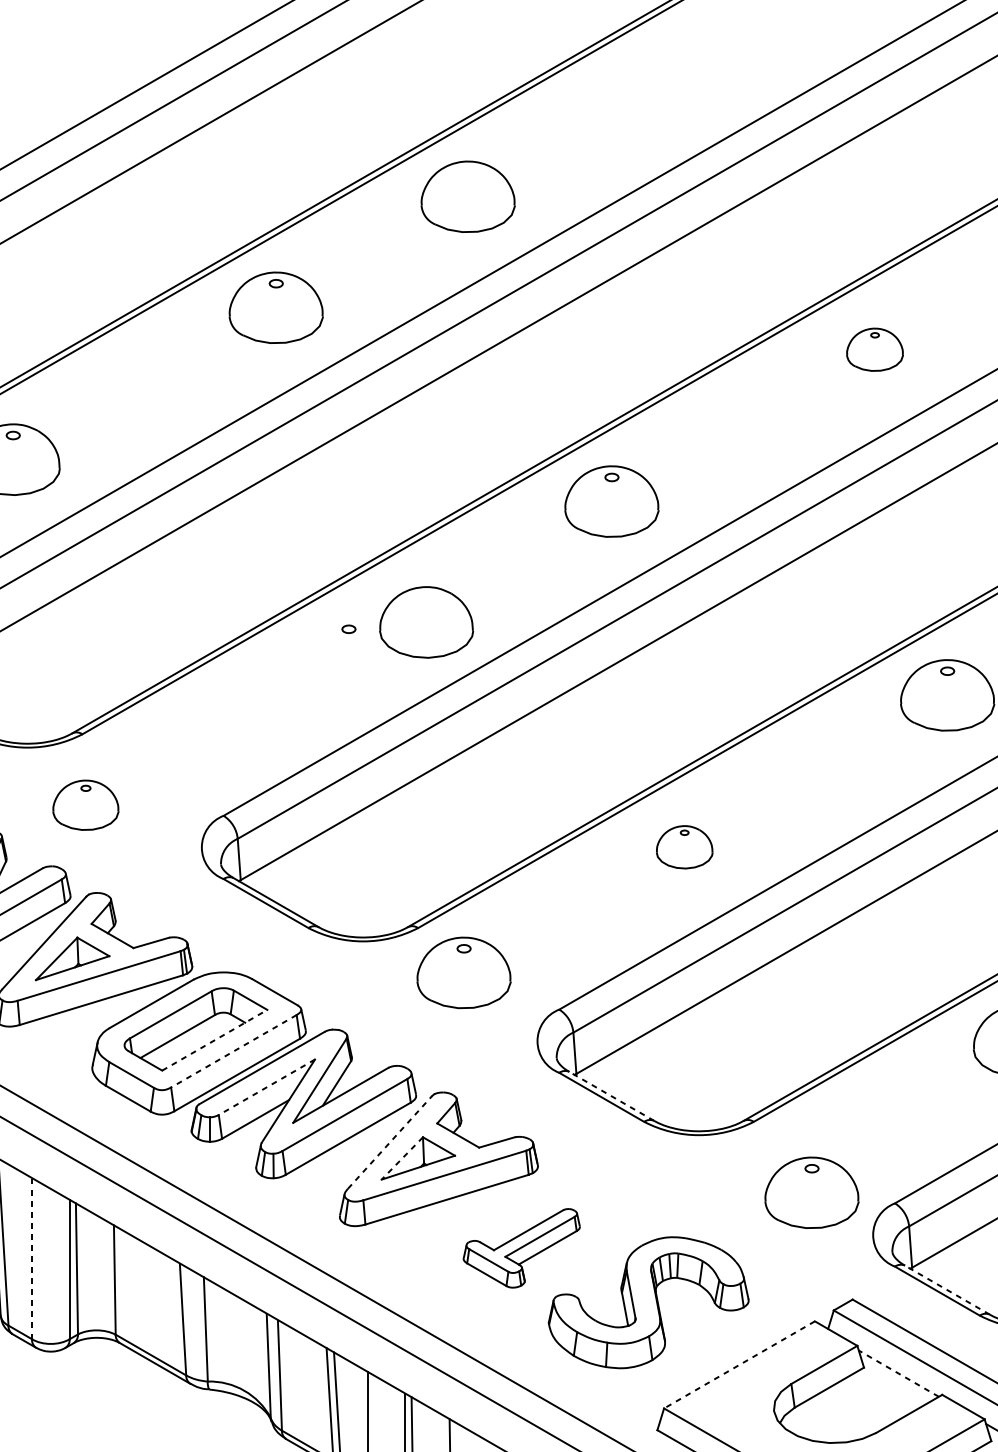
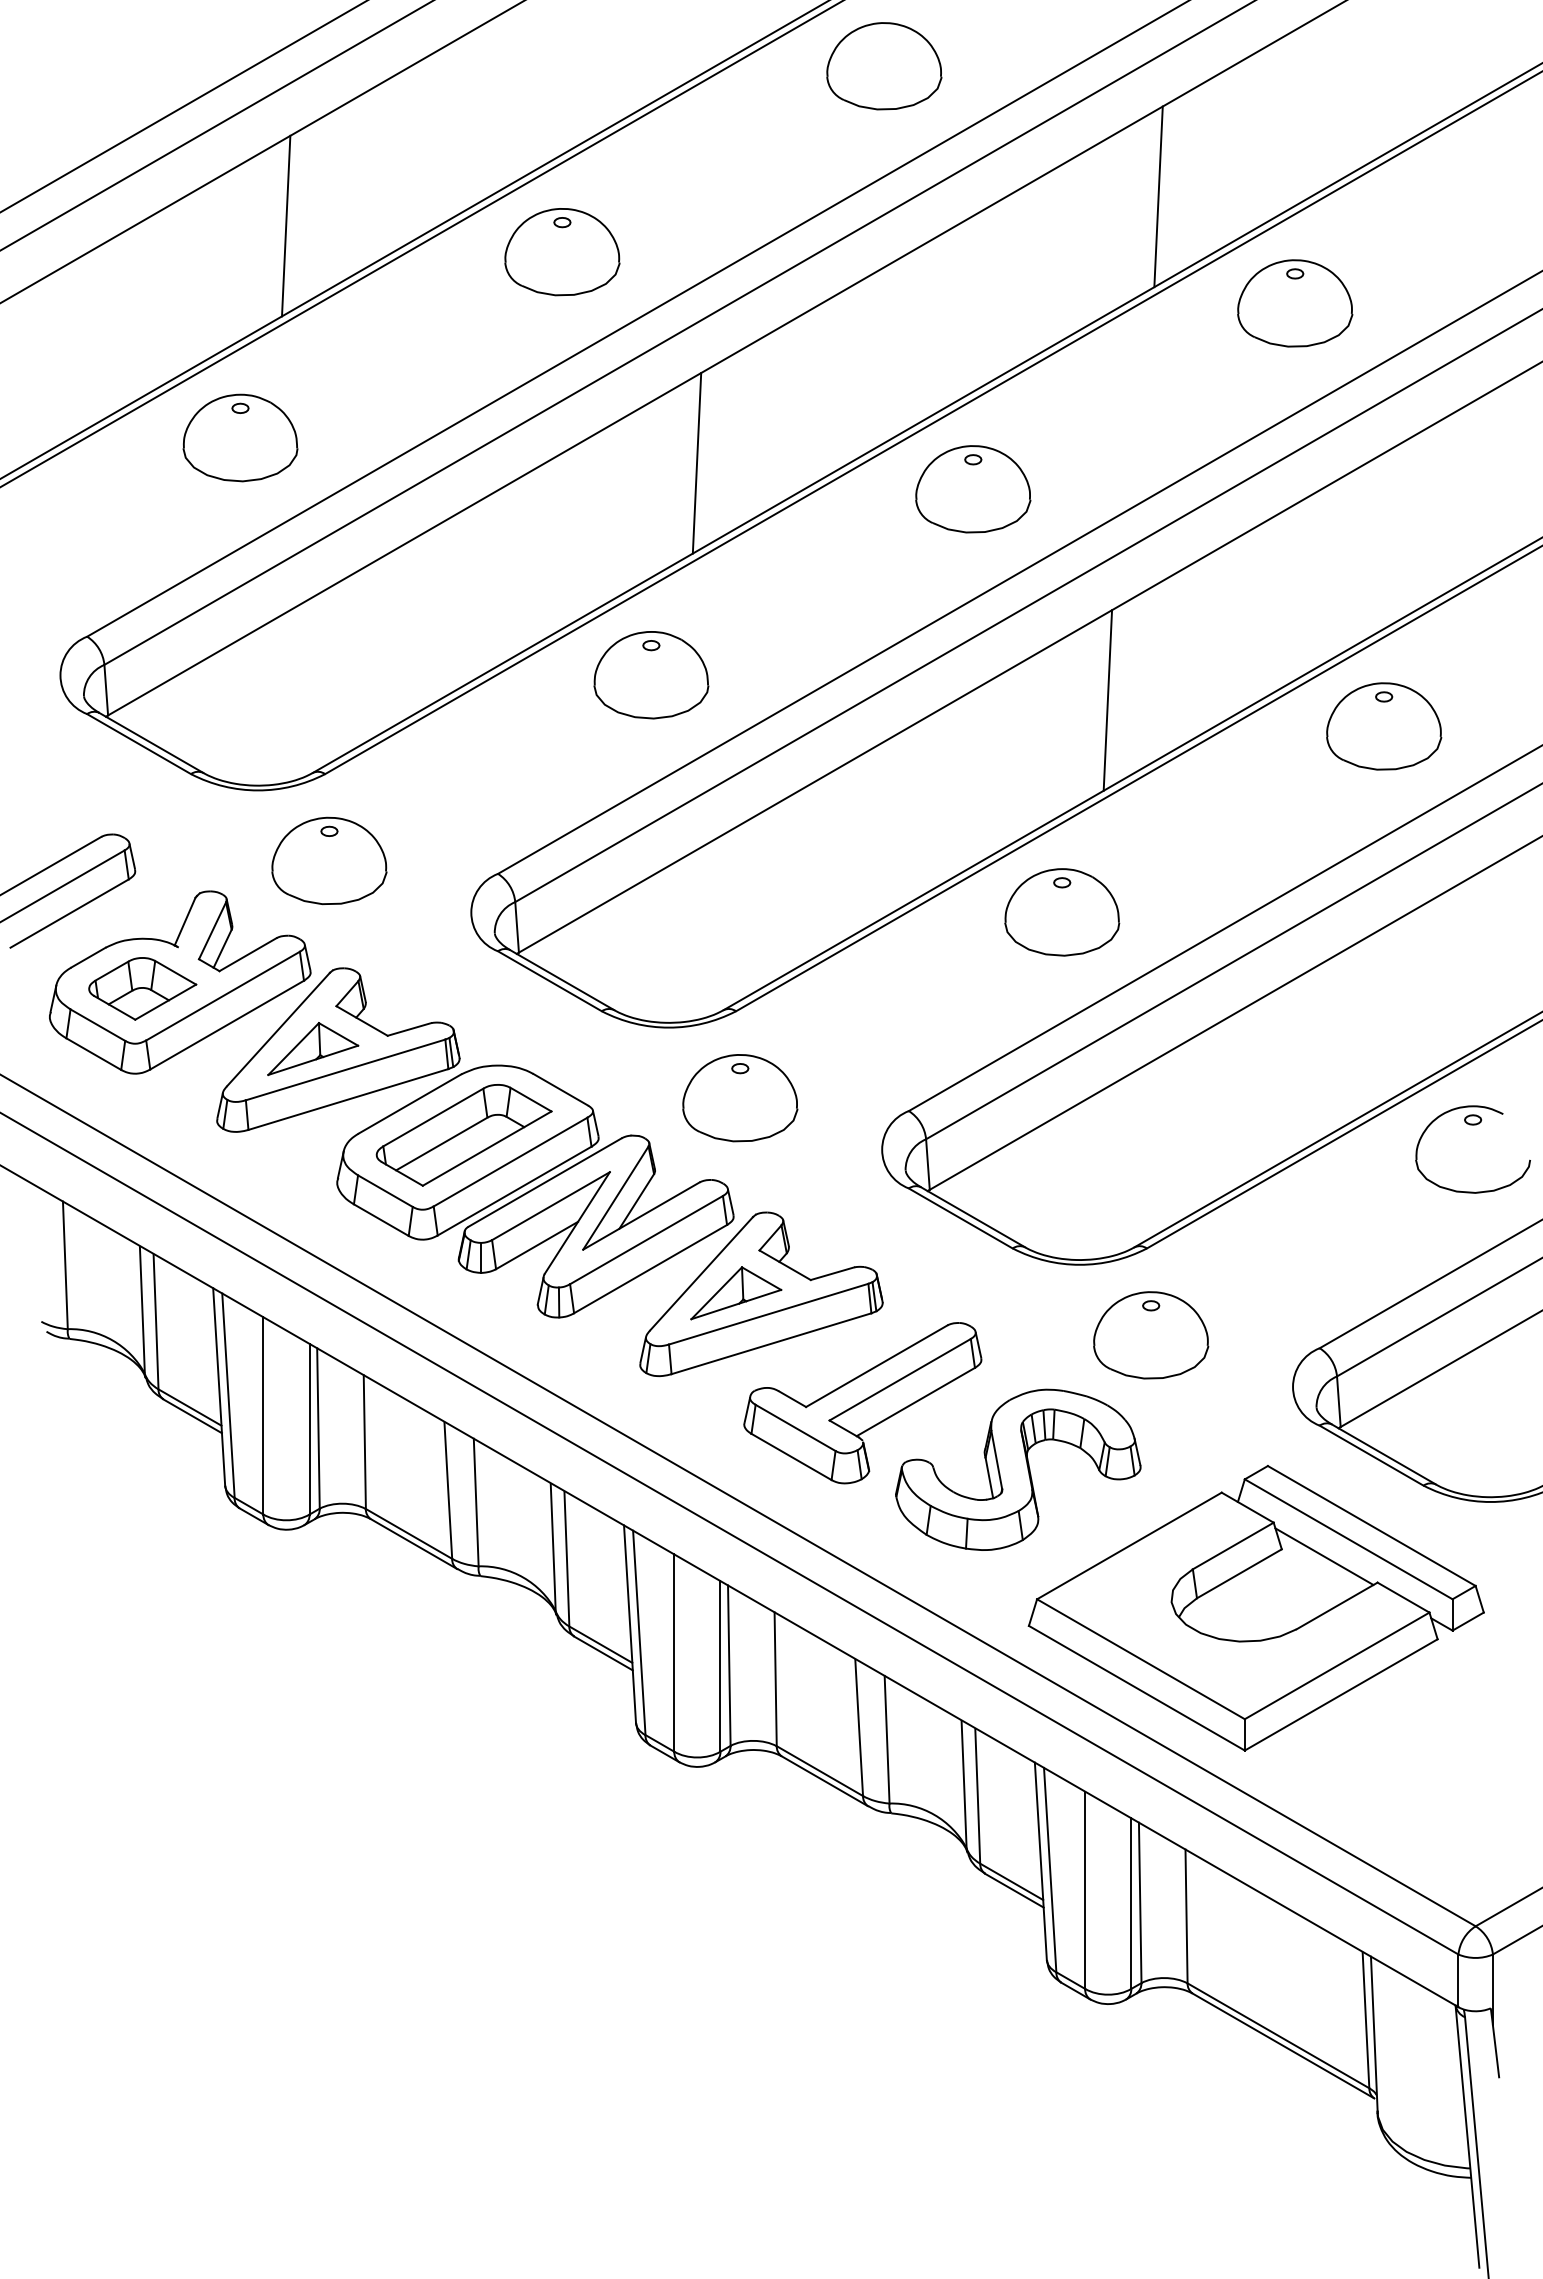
part: (468, 197) -> (884, 66), moved
line: (763, 262) -> (1158, 196), added
line: (50, 286) -> (286, 225), added
part: (875, 349) -> (1295, 303), size x1.67
line: (385, 480) -> (696, 463), added
part: (426, 622) -> (651, 675), moved
line: (721, 674) -> (1107, 700), added
part: (85, 804) -> (329, 860), size x1.43
part: (684, 847) -> (1062, 912), size x1.67
part: (464, 973) -> (740, 1098), moved
line: (215, 1040) -> (487, 1148), dashed -> solid
line: (233, 1051) -> (510, 1162), dashed -> solid
line: (266, 1087) -> (550, 1206), dashed -> solid
line: (612, 1096) -> (973, 1217), dashed -> solid
line: (390, 1142) -> (702, 1273), dashed -> solid
line: (402, 1158) -> (716, 1293), dashed -> solid
part: (812, 1192) -> (1151, 1335), moved
part: (521, 1248) -> (862, 1403), size x1.67
line: (32, 1258) -> (263, 1415), dashed -> solid
line: (947, 1290) -> (1383, 1454), dashed -> solid
line: (739, 1364) -> (1129, 1545), dashed -> solid
line: (898, 1373) -> (1324, 1556), dashed -> solid

